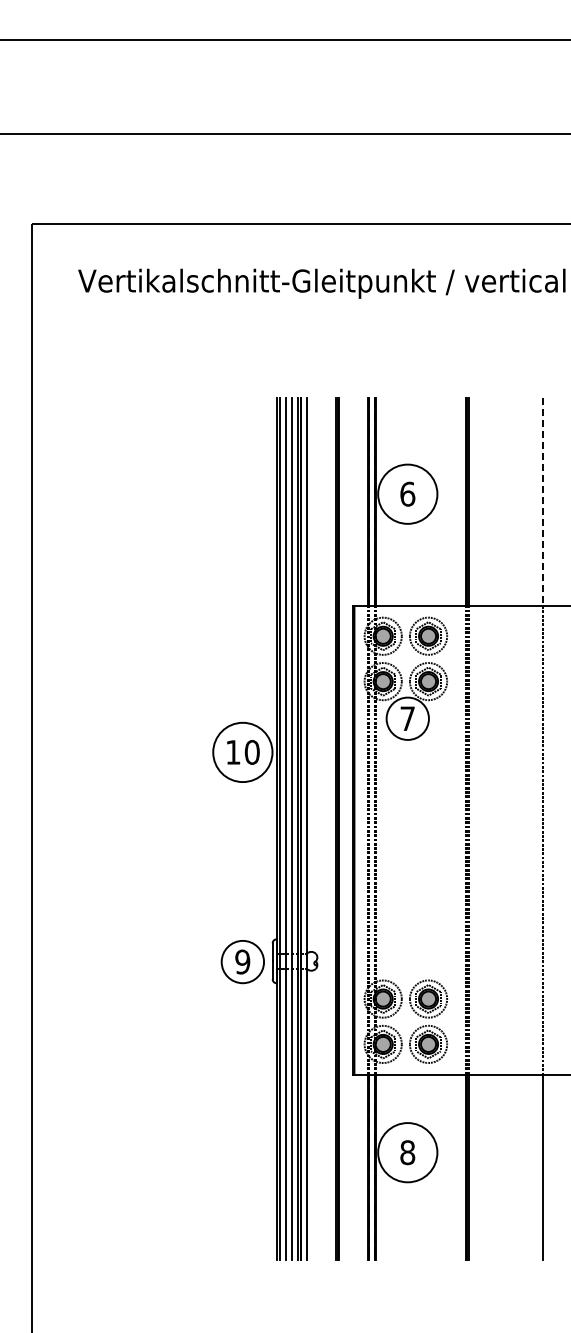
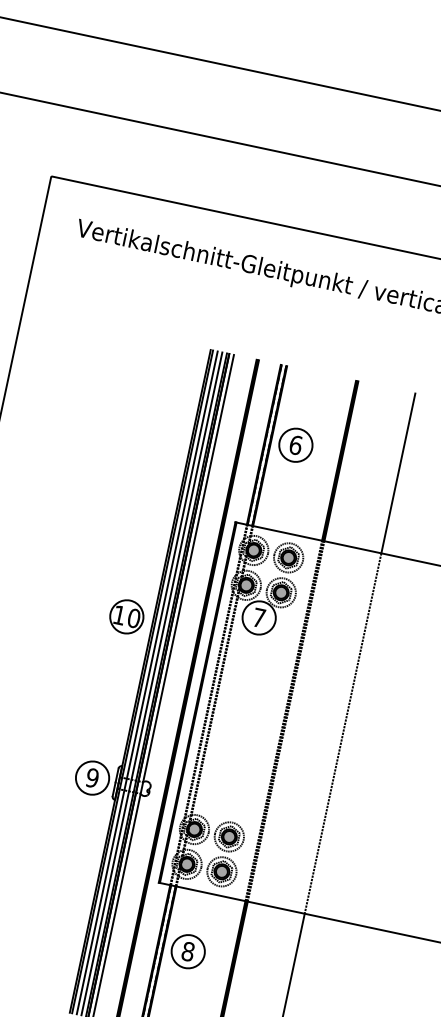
circle: (407, 494) -> (295, 445), size x0.71
line: (542, 502) -> (398, 473), dashed -> solid
circle: (242, 752) -> (126, 616), size x0.71
circle: (407, 1152) -> (188, 951), size x0.71

